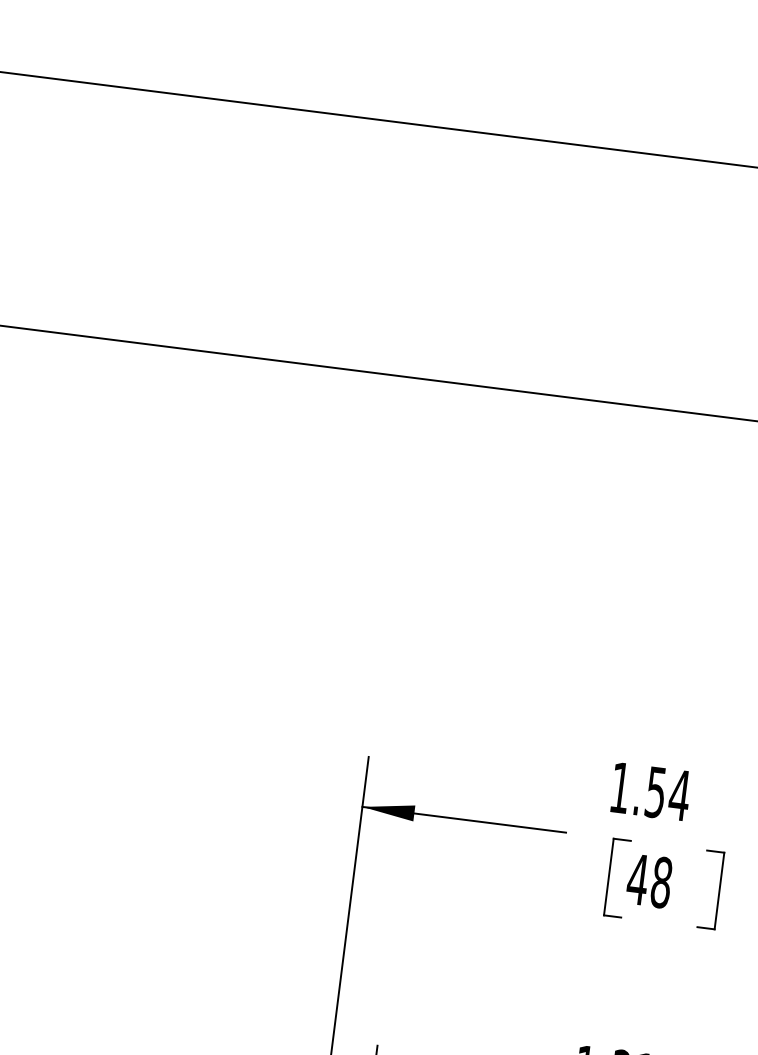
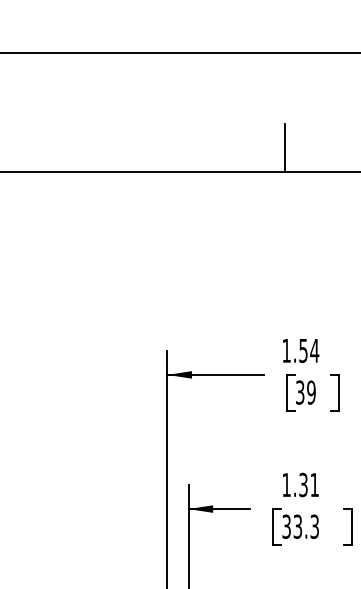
line: (670, 358) -> (284, 147), added
text: (649, 880) -> (305, 392), 48 -> 39

